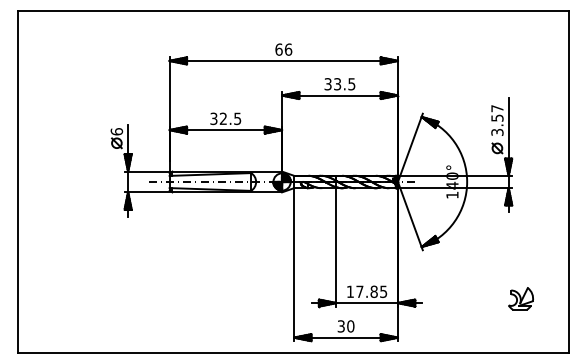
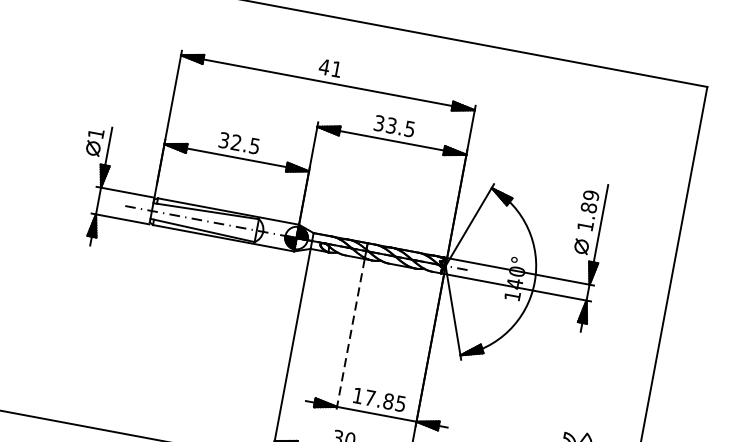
text: (283, 49) -> (330, 67), 66 -> 41
text: (497, 120) -> (588, 210), 3.57 -> 1.89
text: (116, 131) -> (95, 133), 6 -> 1
line: (336, 247) -> (350, 335), solid -> dashed

